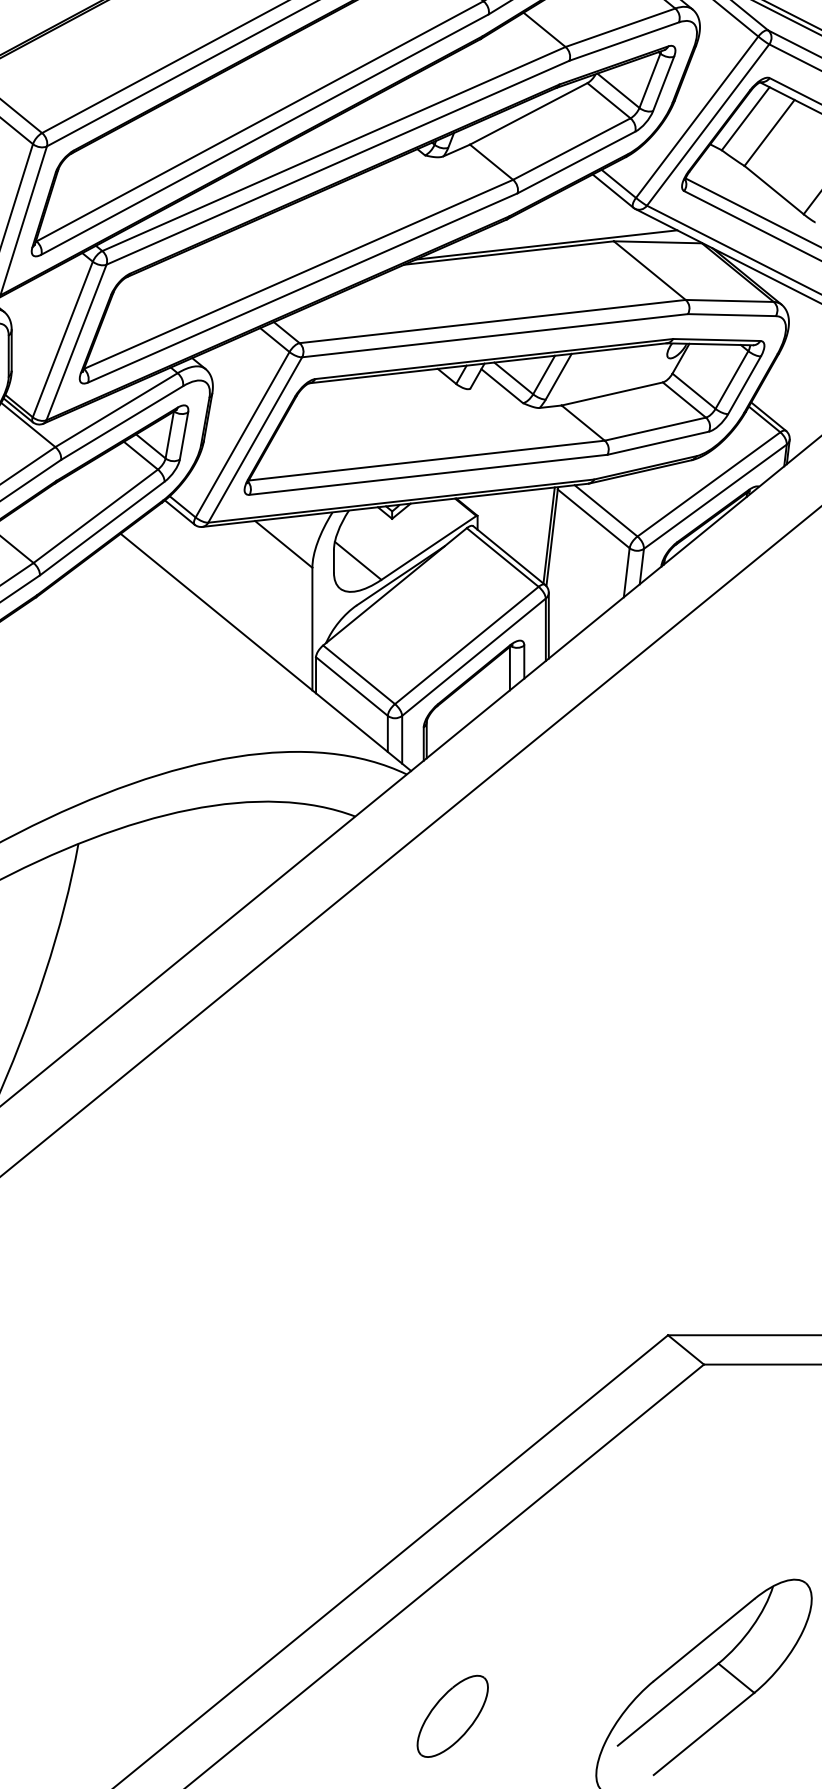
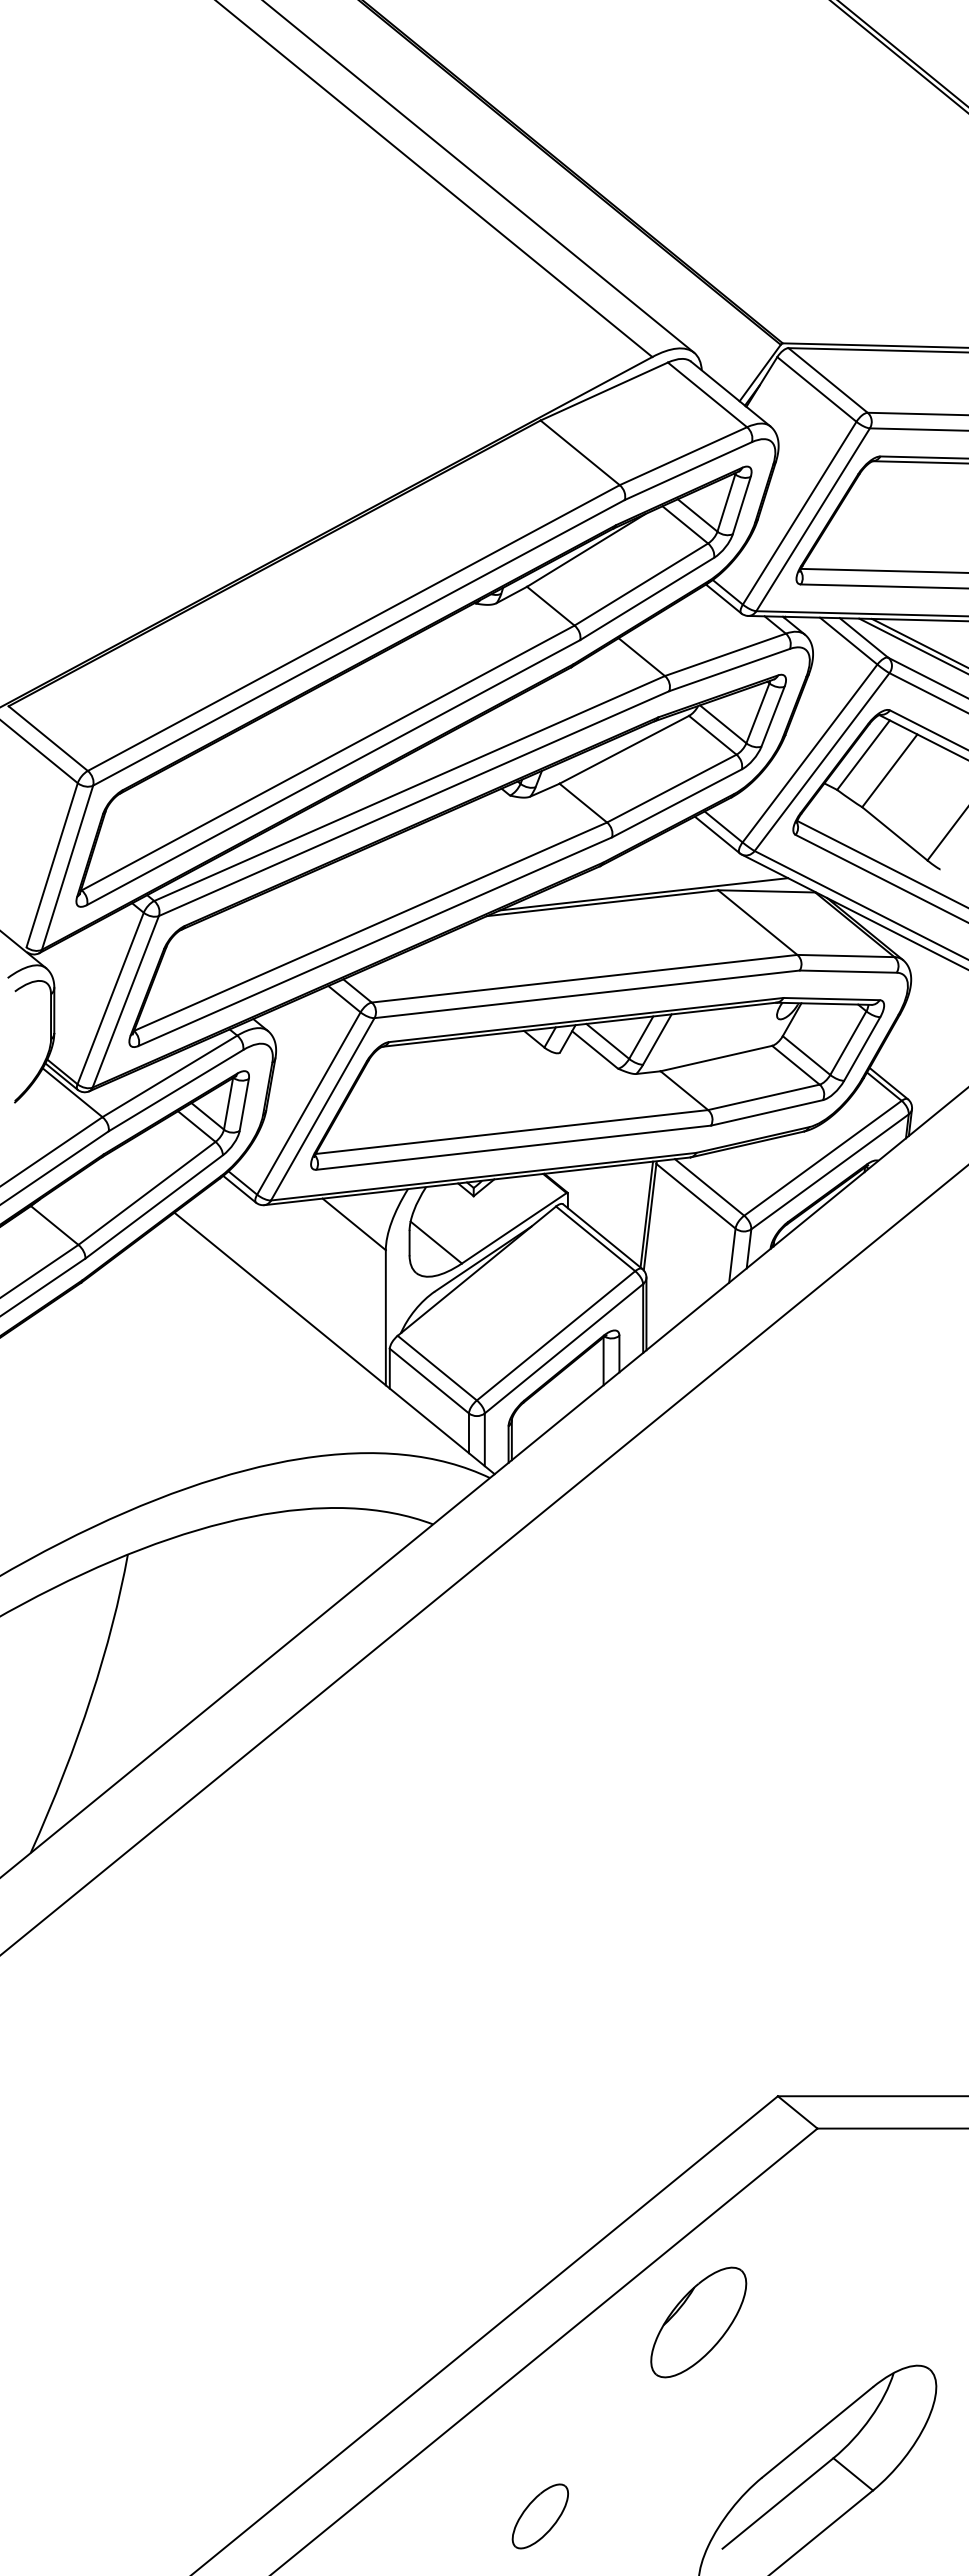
part: (596, 1540) -> (698, 2322), added
part: (451, 1716) -> (539, 2516), size x0.71

